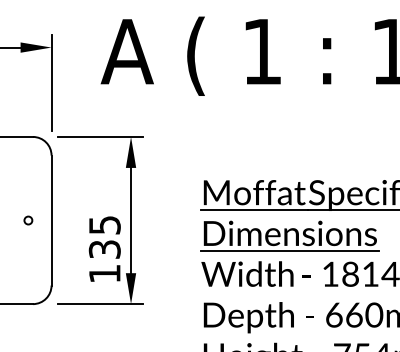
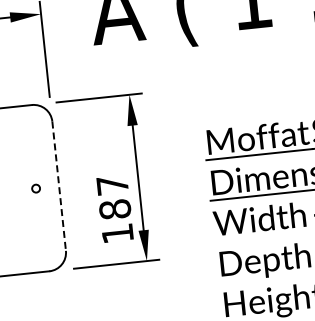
line: (51, 221) -> (59, 187), solid -> dashed
text: (104, 237) -> (113, 197), 135 -> 187

